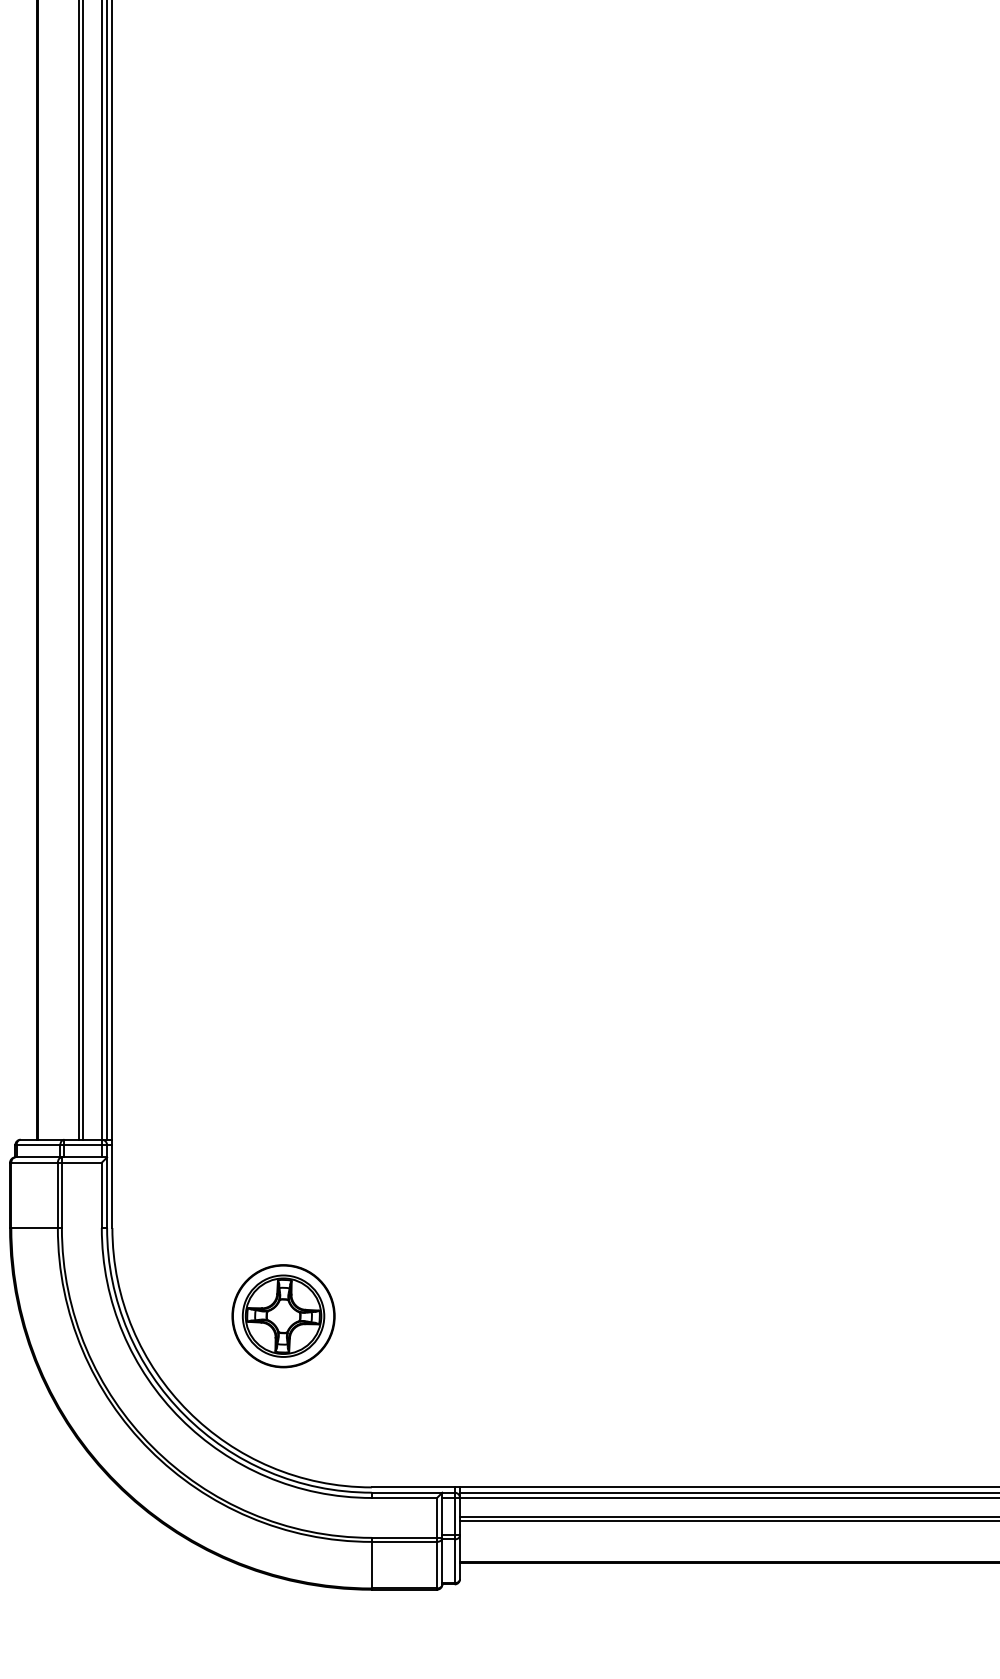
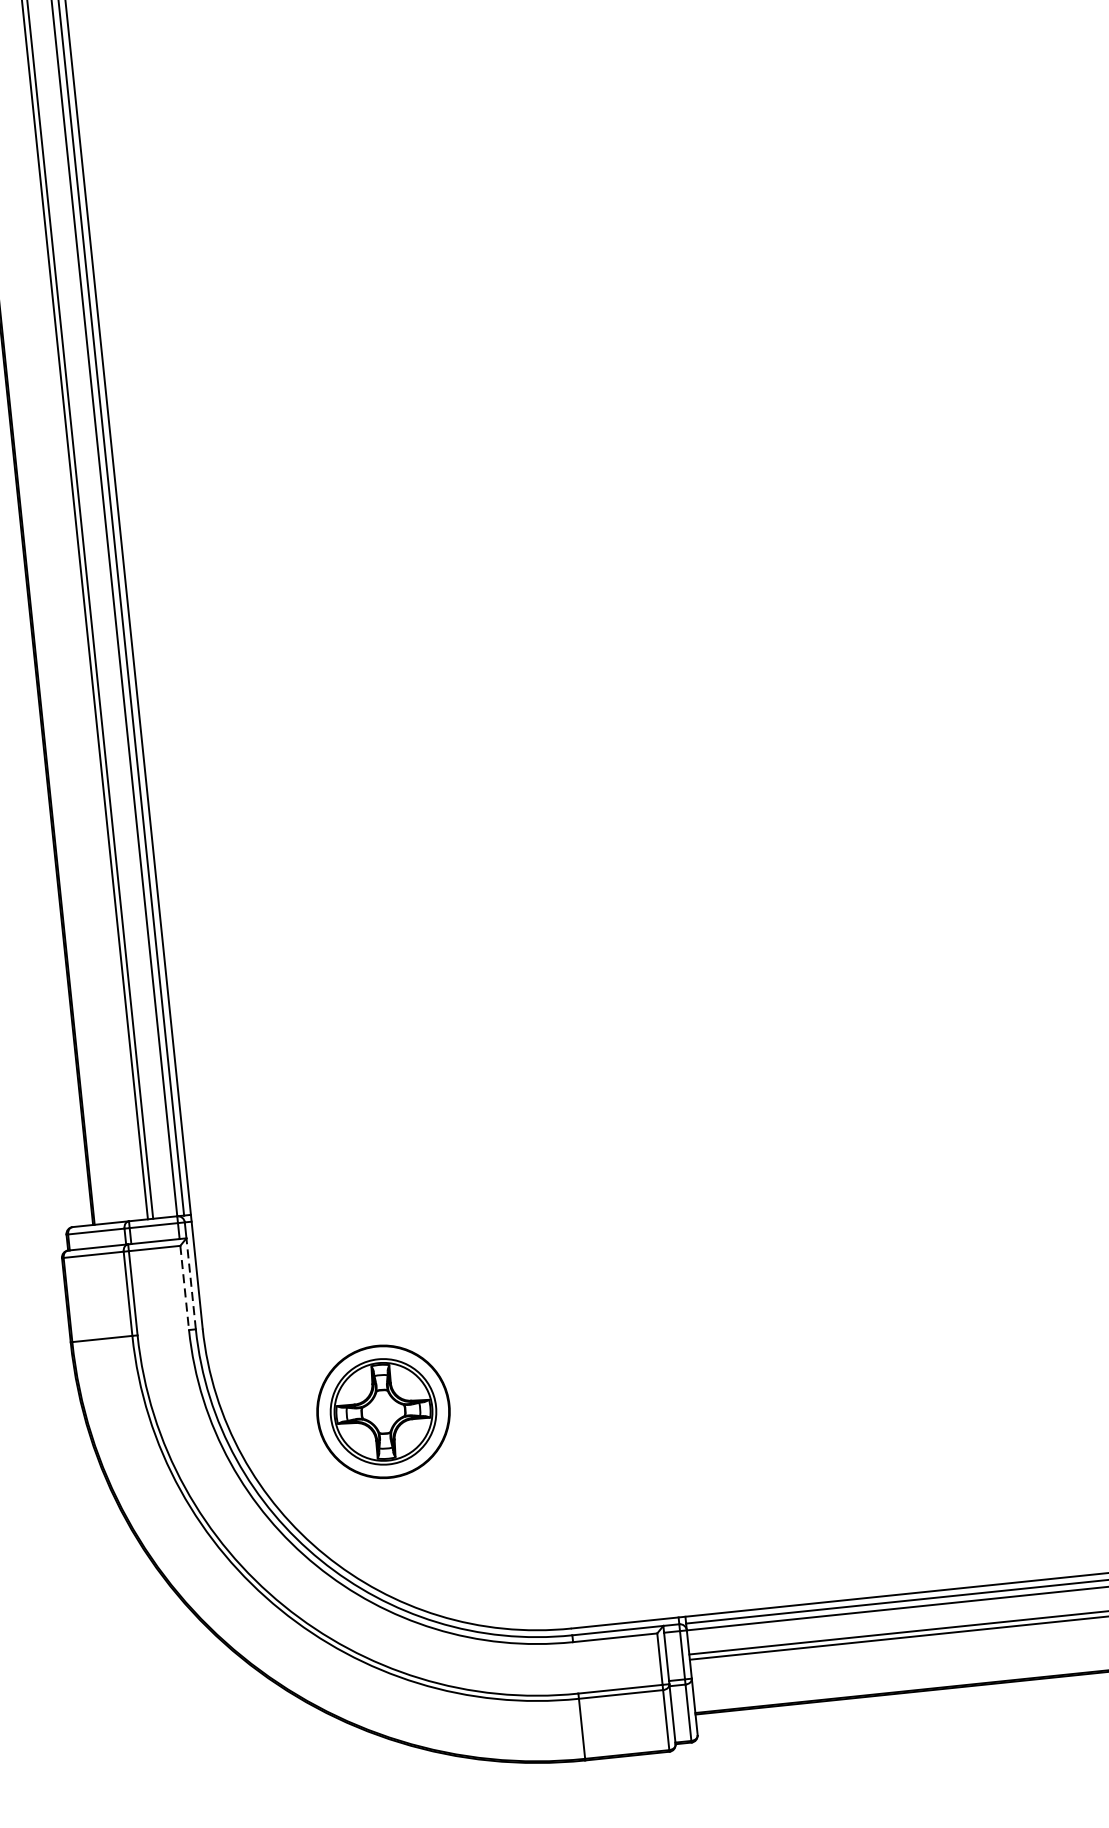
line: (107, 1192) -> (191, 1283), solid -> dashed
line: (101, 1195) -> (184, 1288), solid -> dashed
part: (283, 1316) -> (383, 1412), moved

